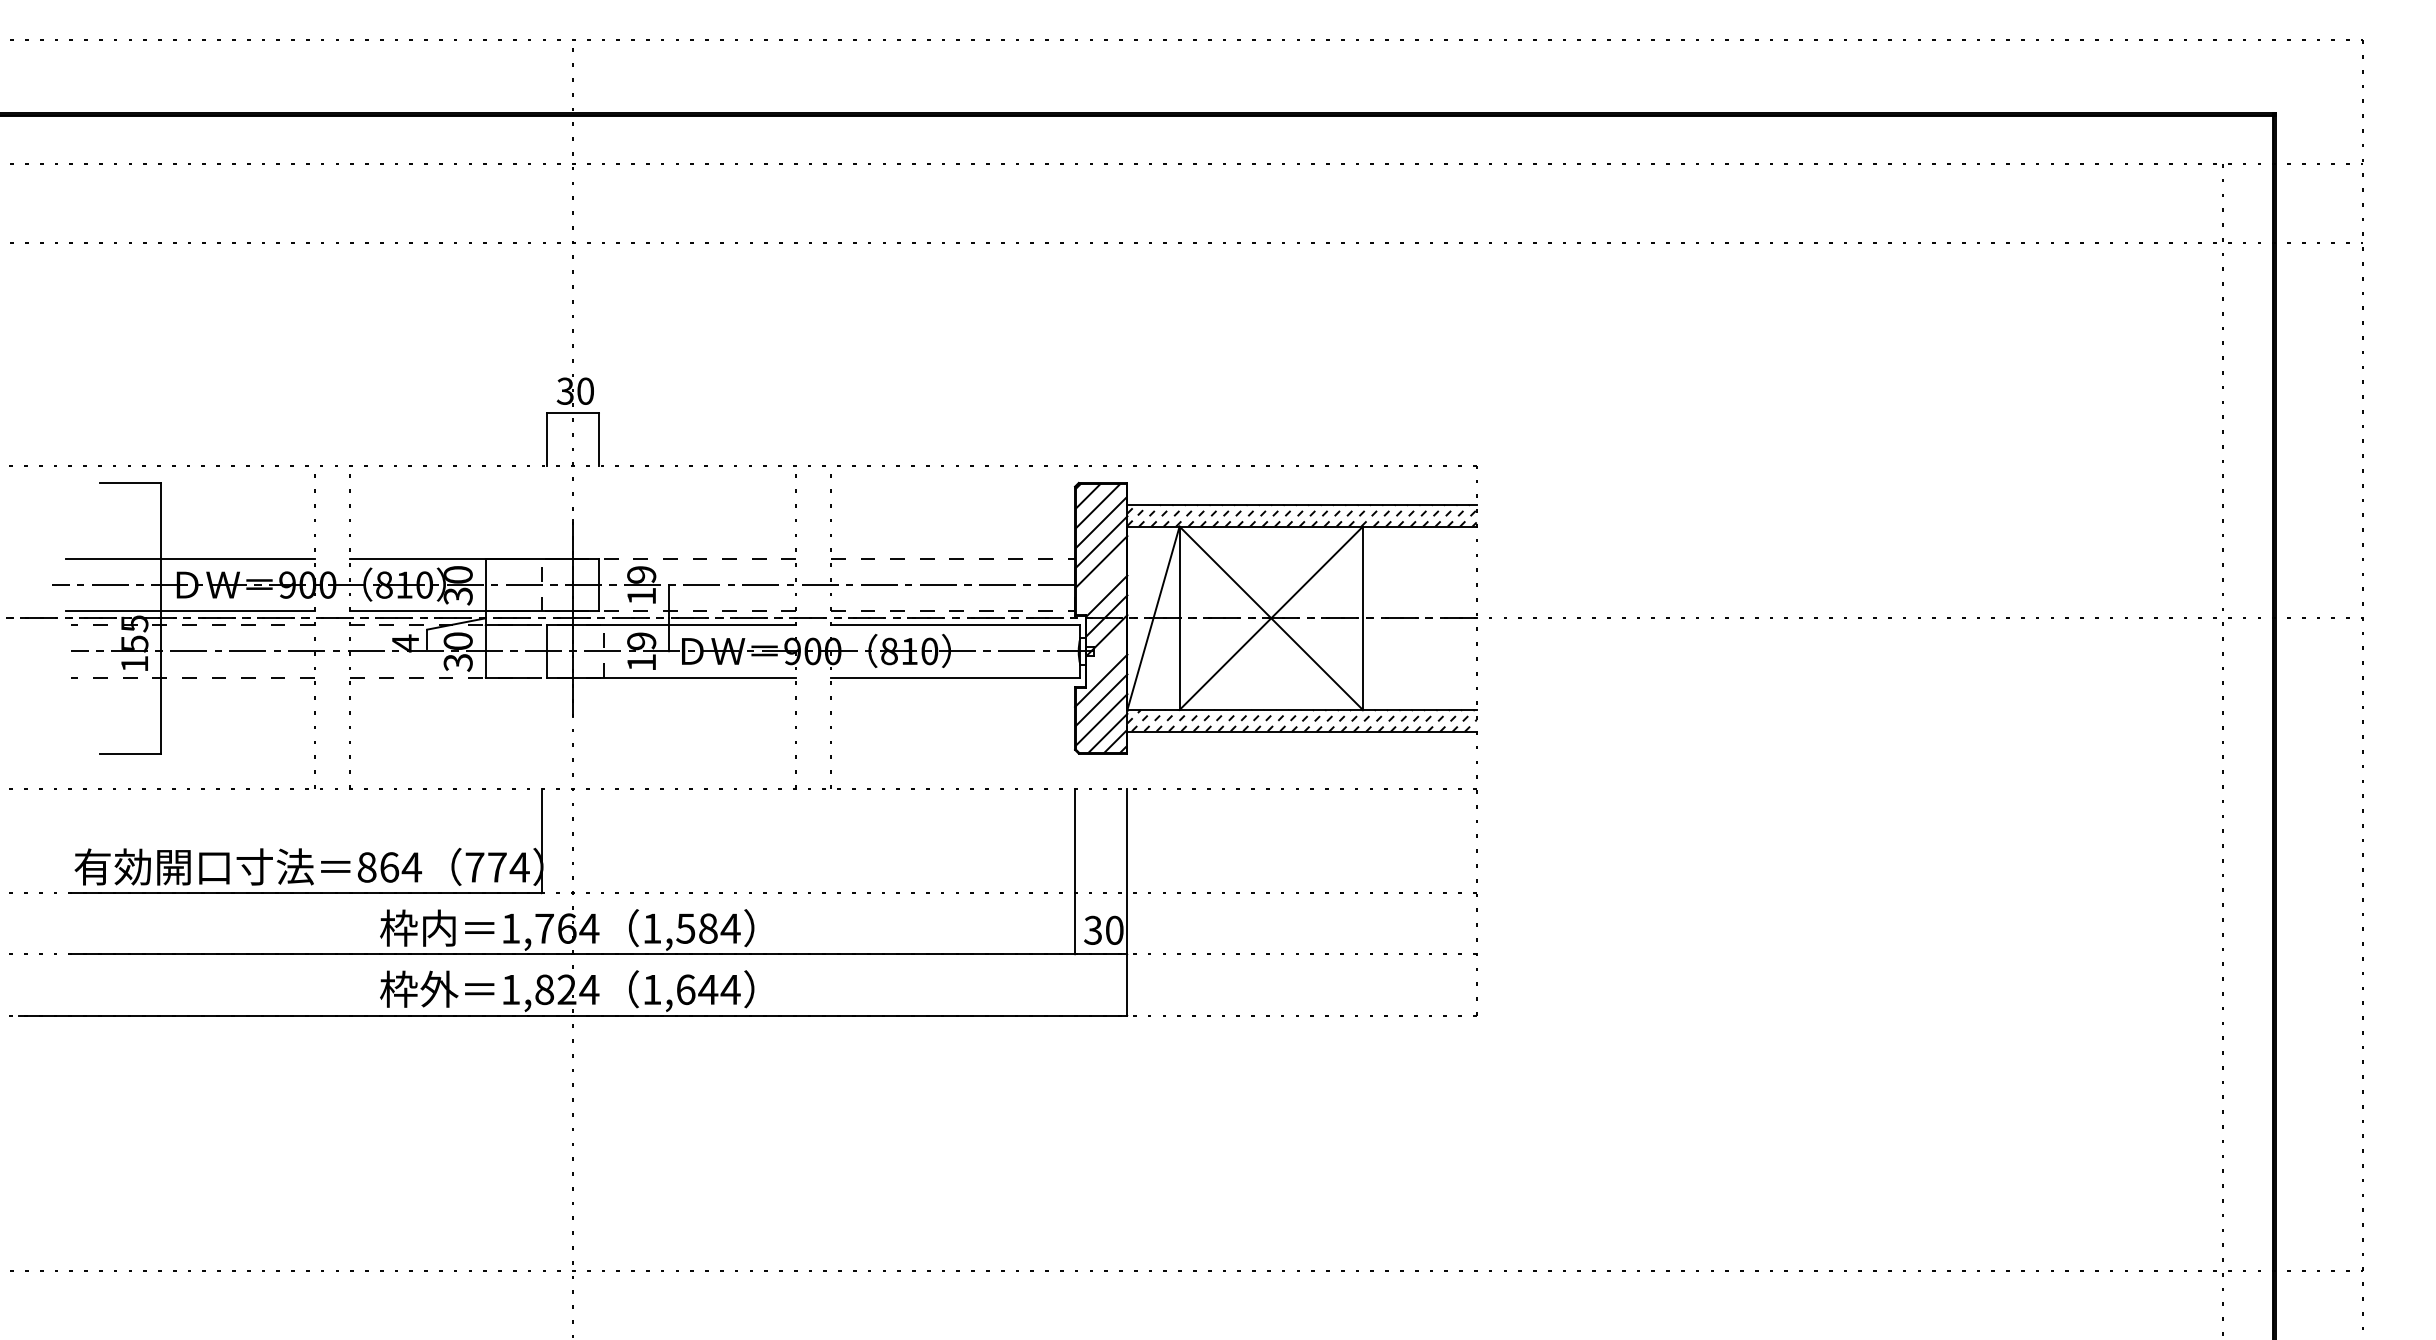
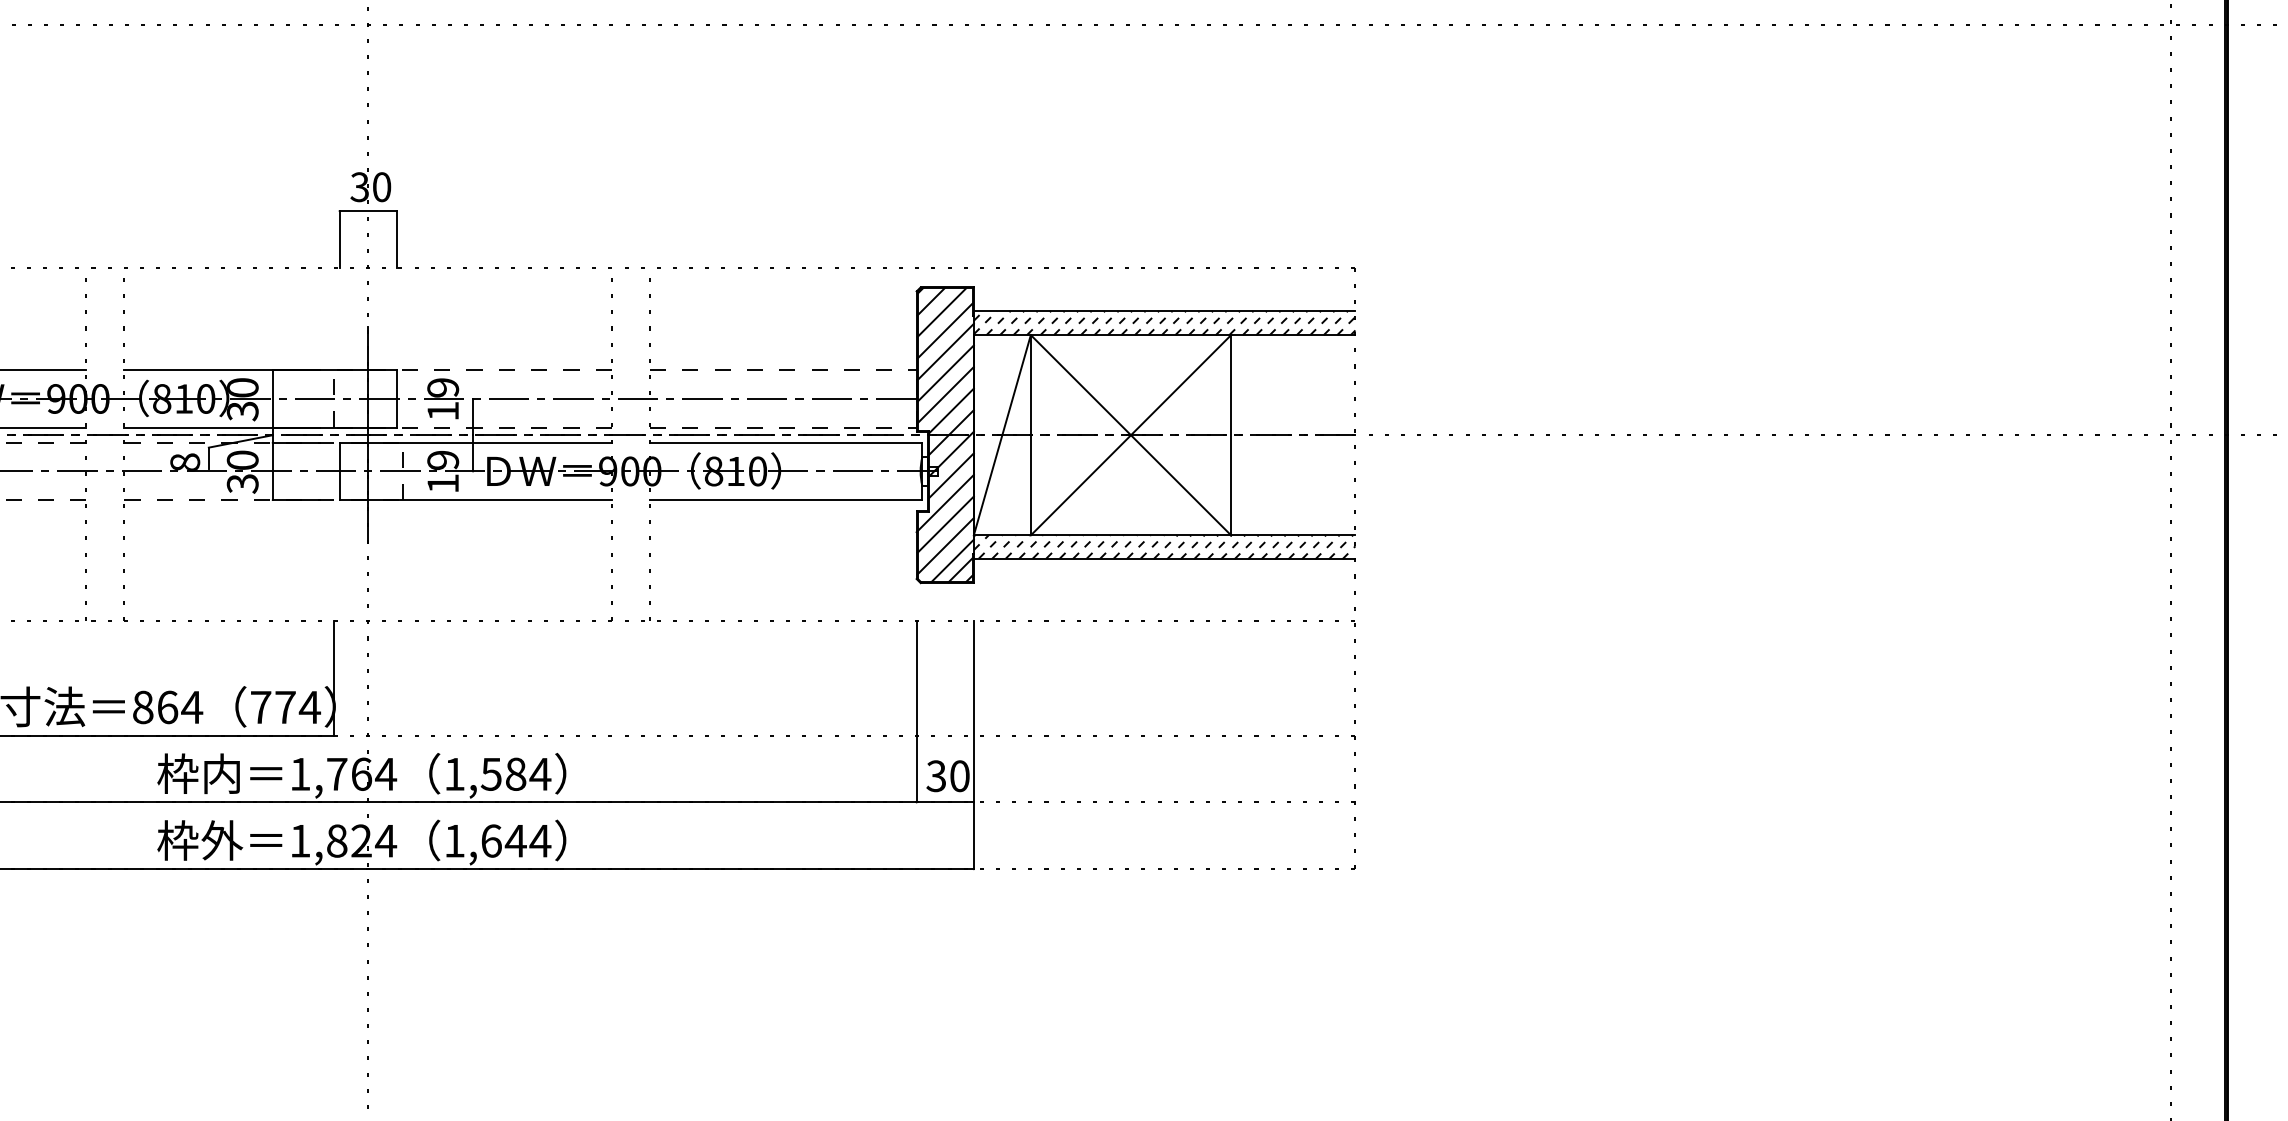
line: (1101, 581) -> (945, 395), added
text: (405, 643) -> (185, 462), 4 -> 8
line: (1106, 654) -> (950, 474), added

